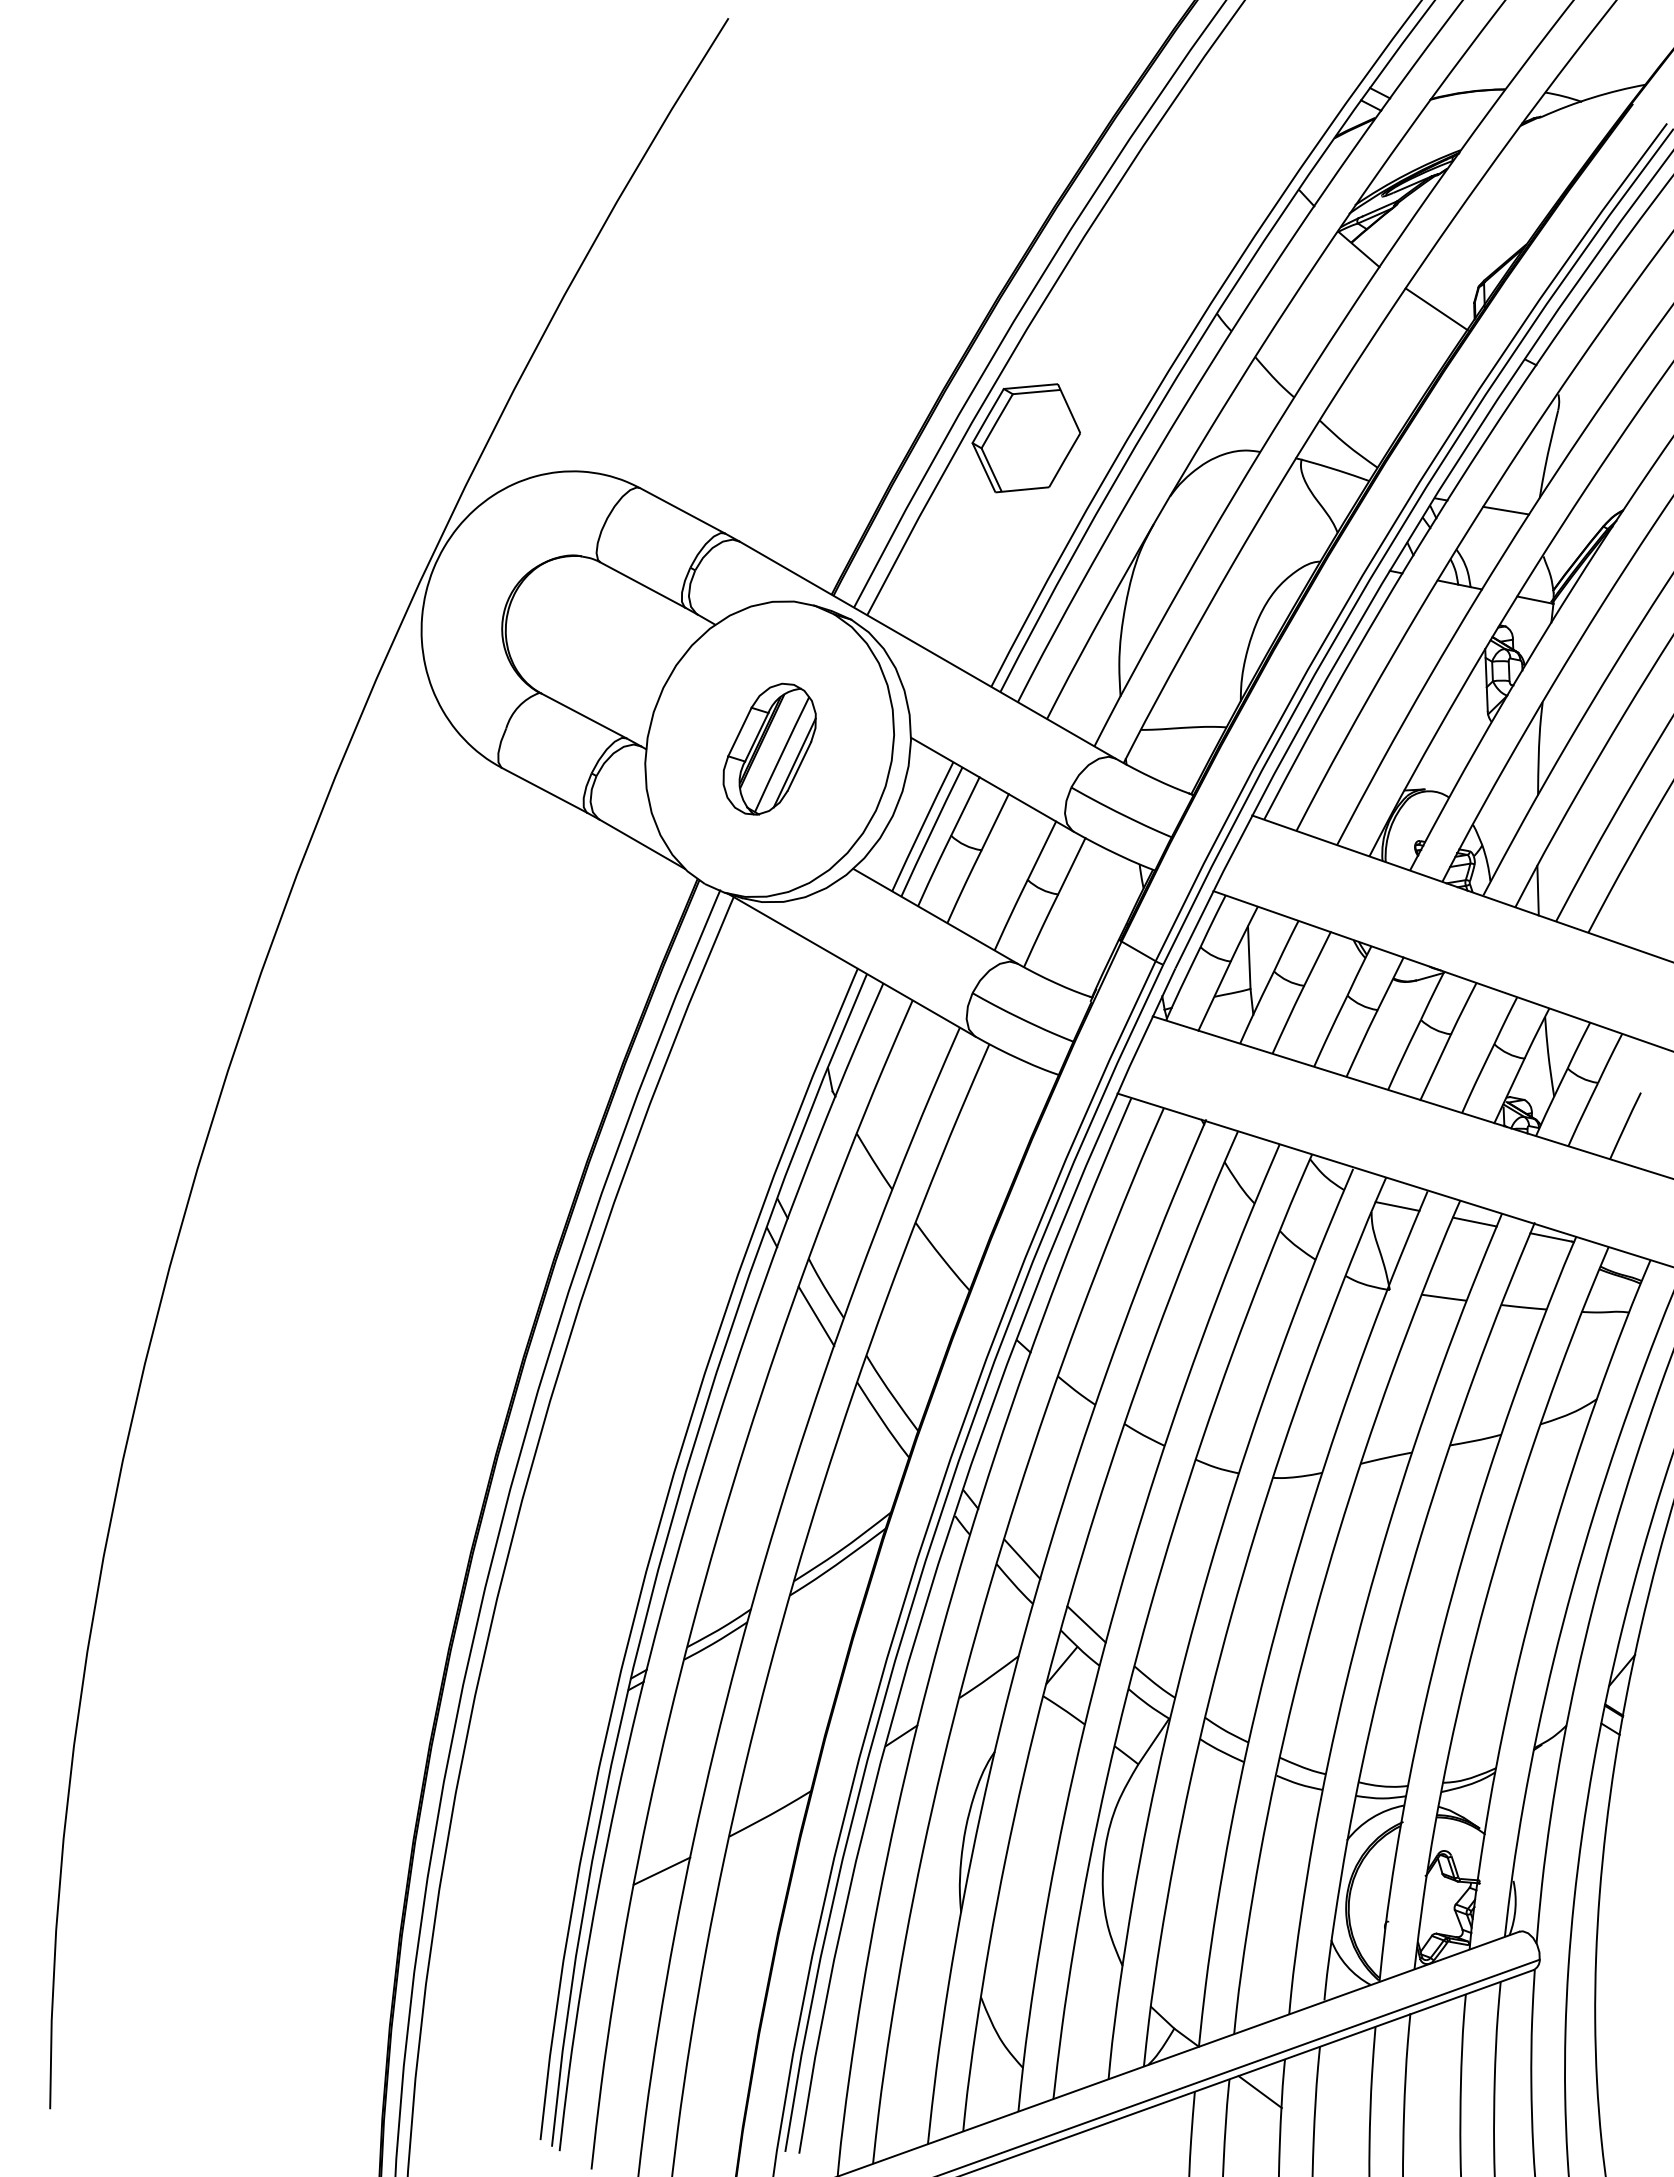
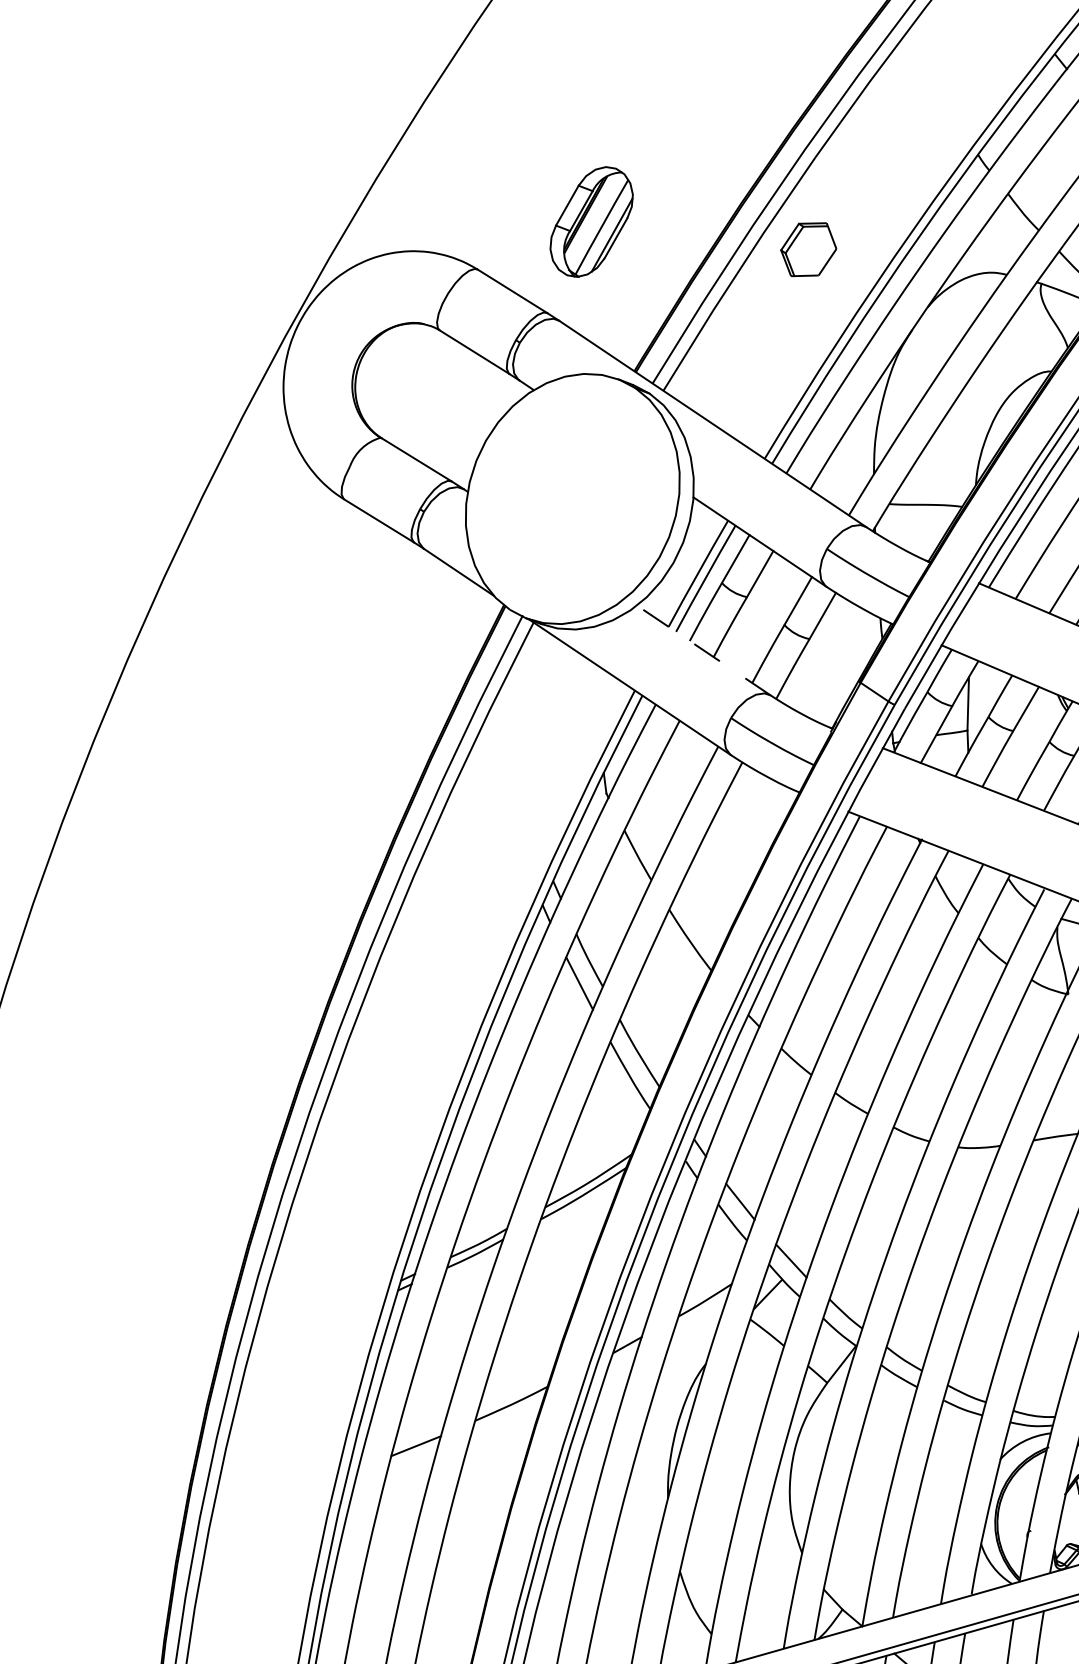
part: (1025, 438) -> (808, 249), size x0.6
part: (769, 748) -> (591, 221), moved
line: (935, 916) -> (703, 650), solid -> dashed

